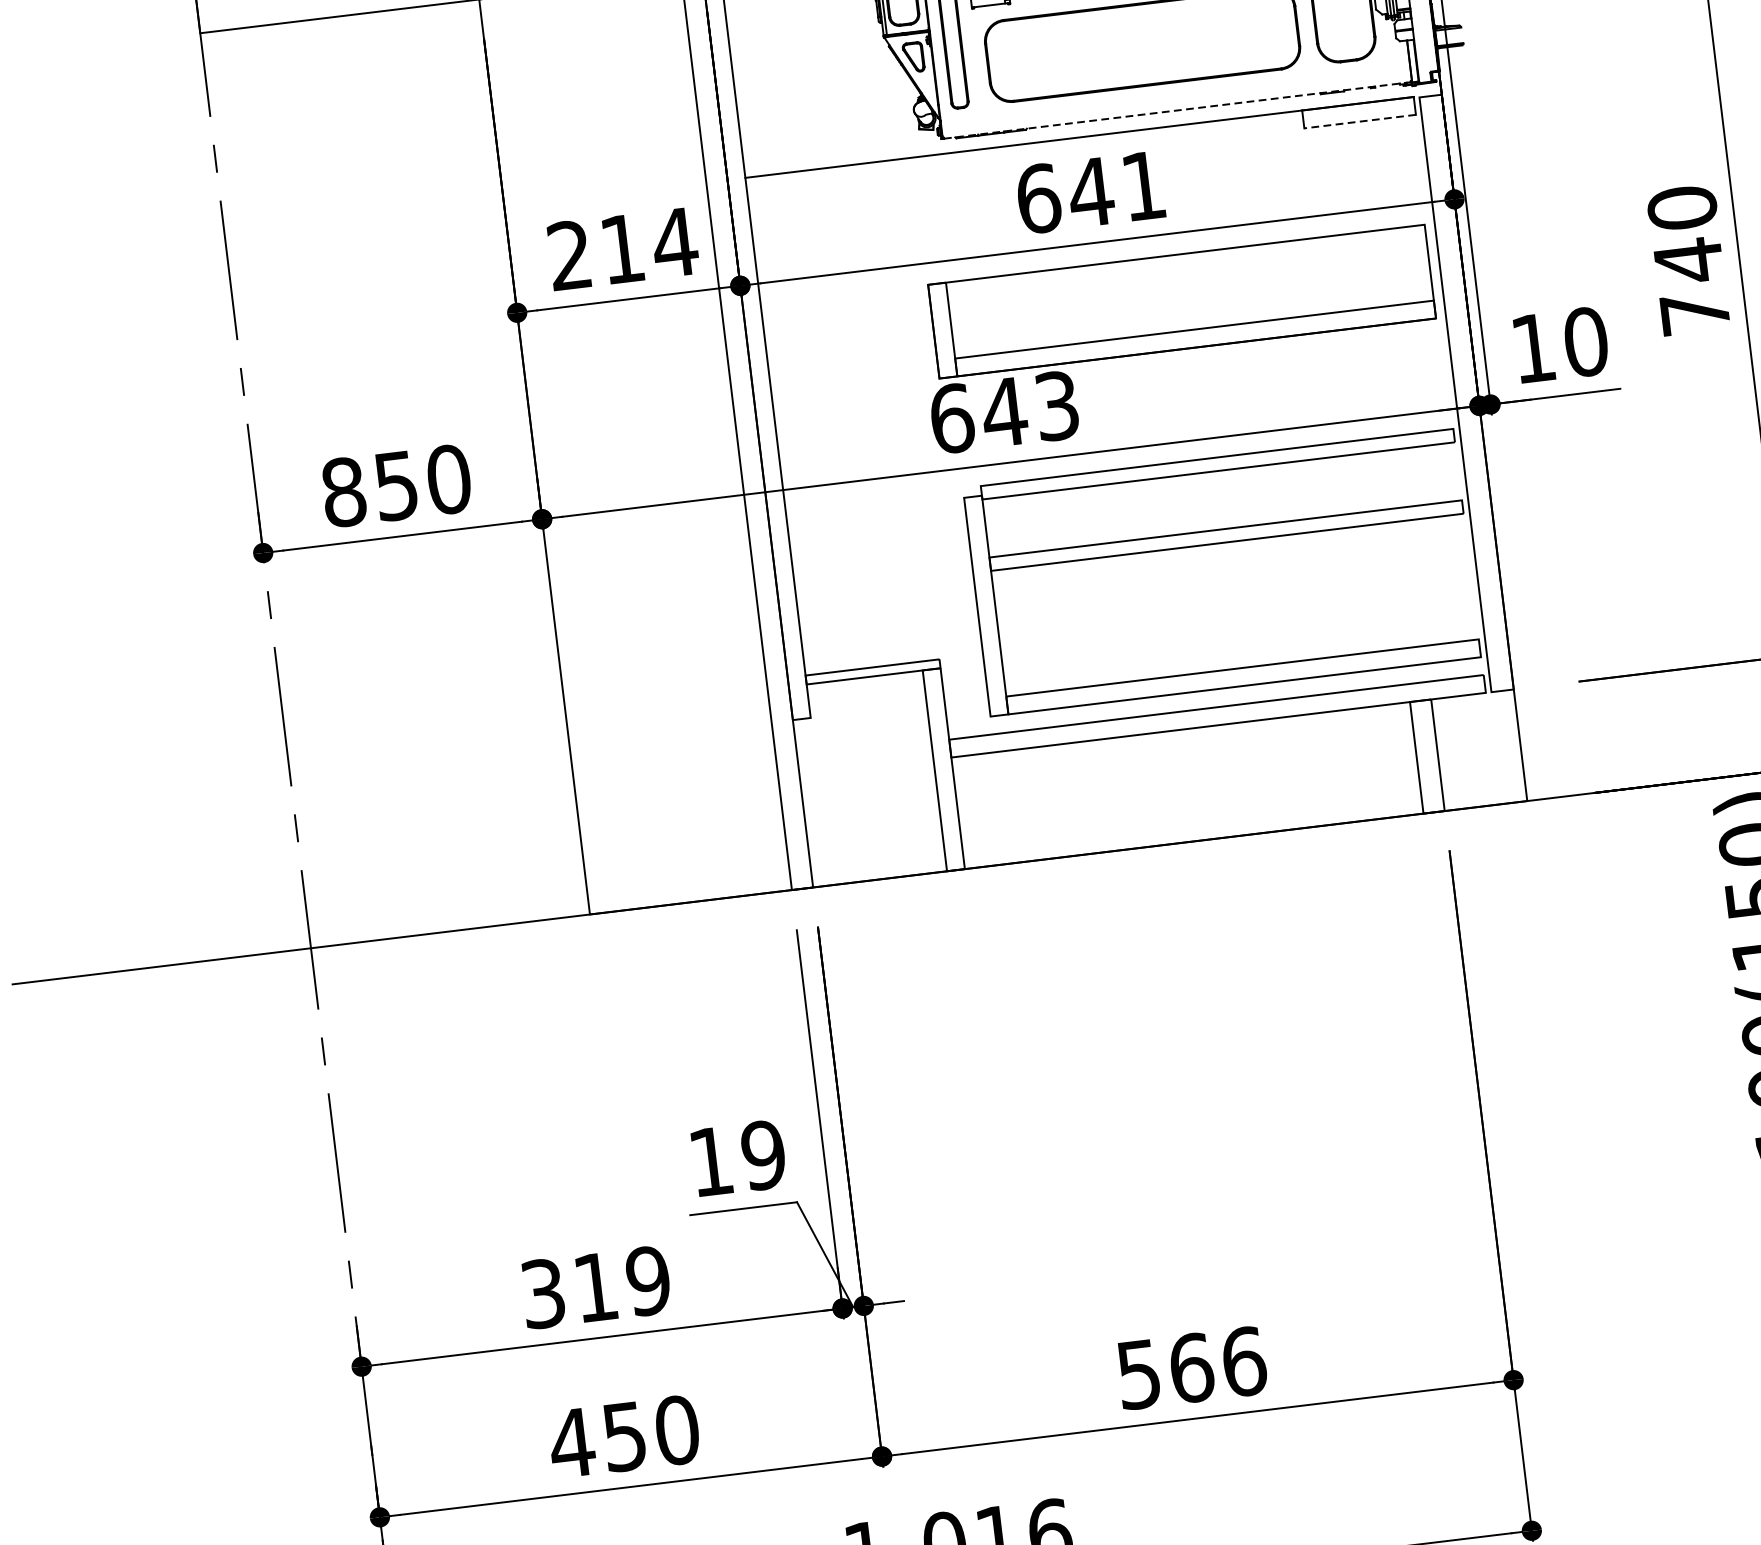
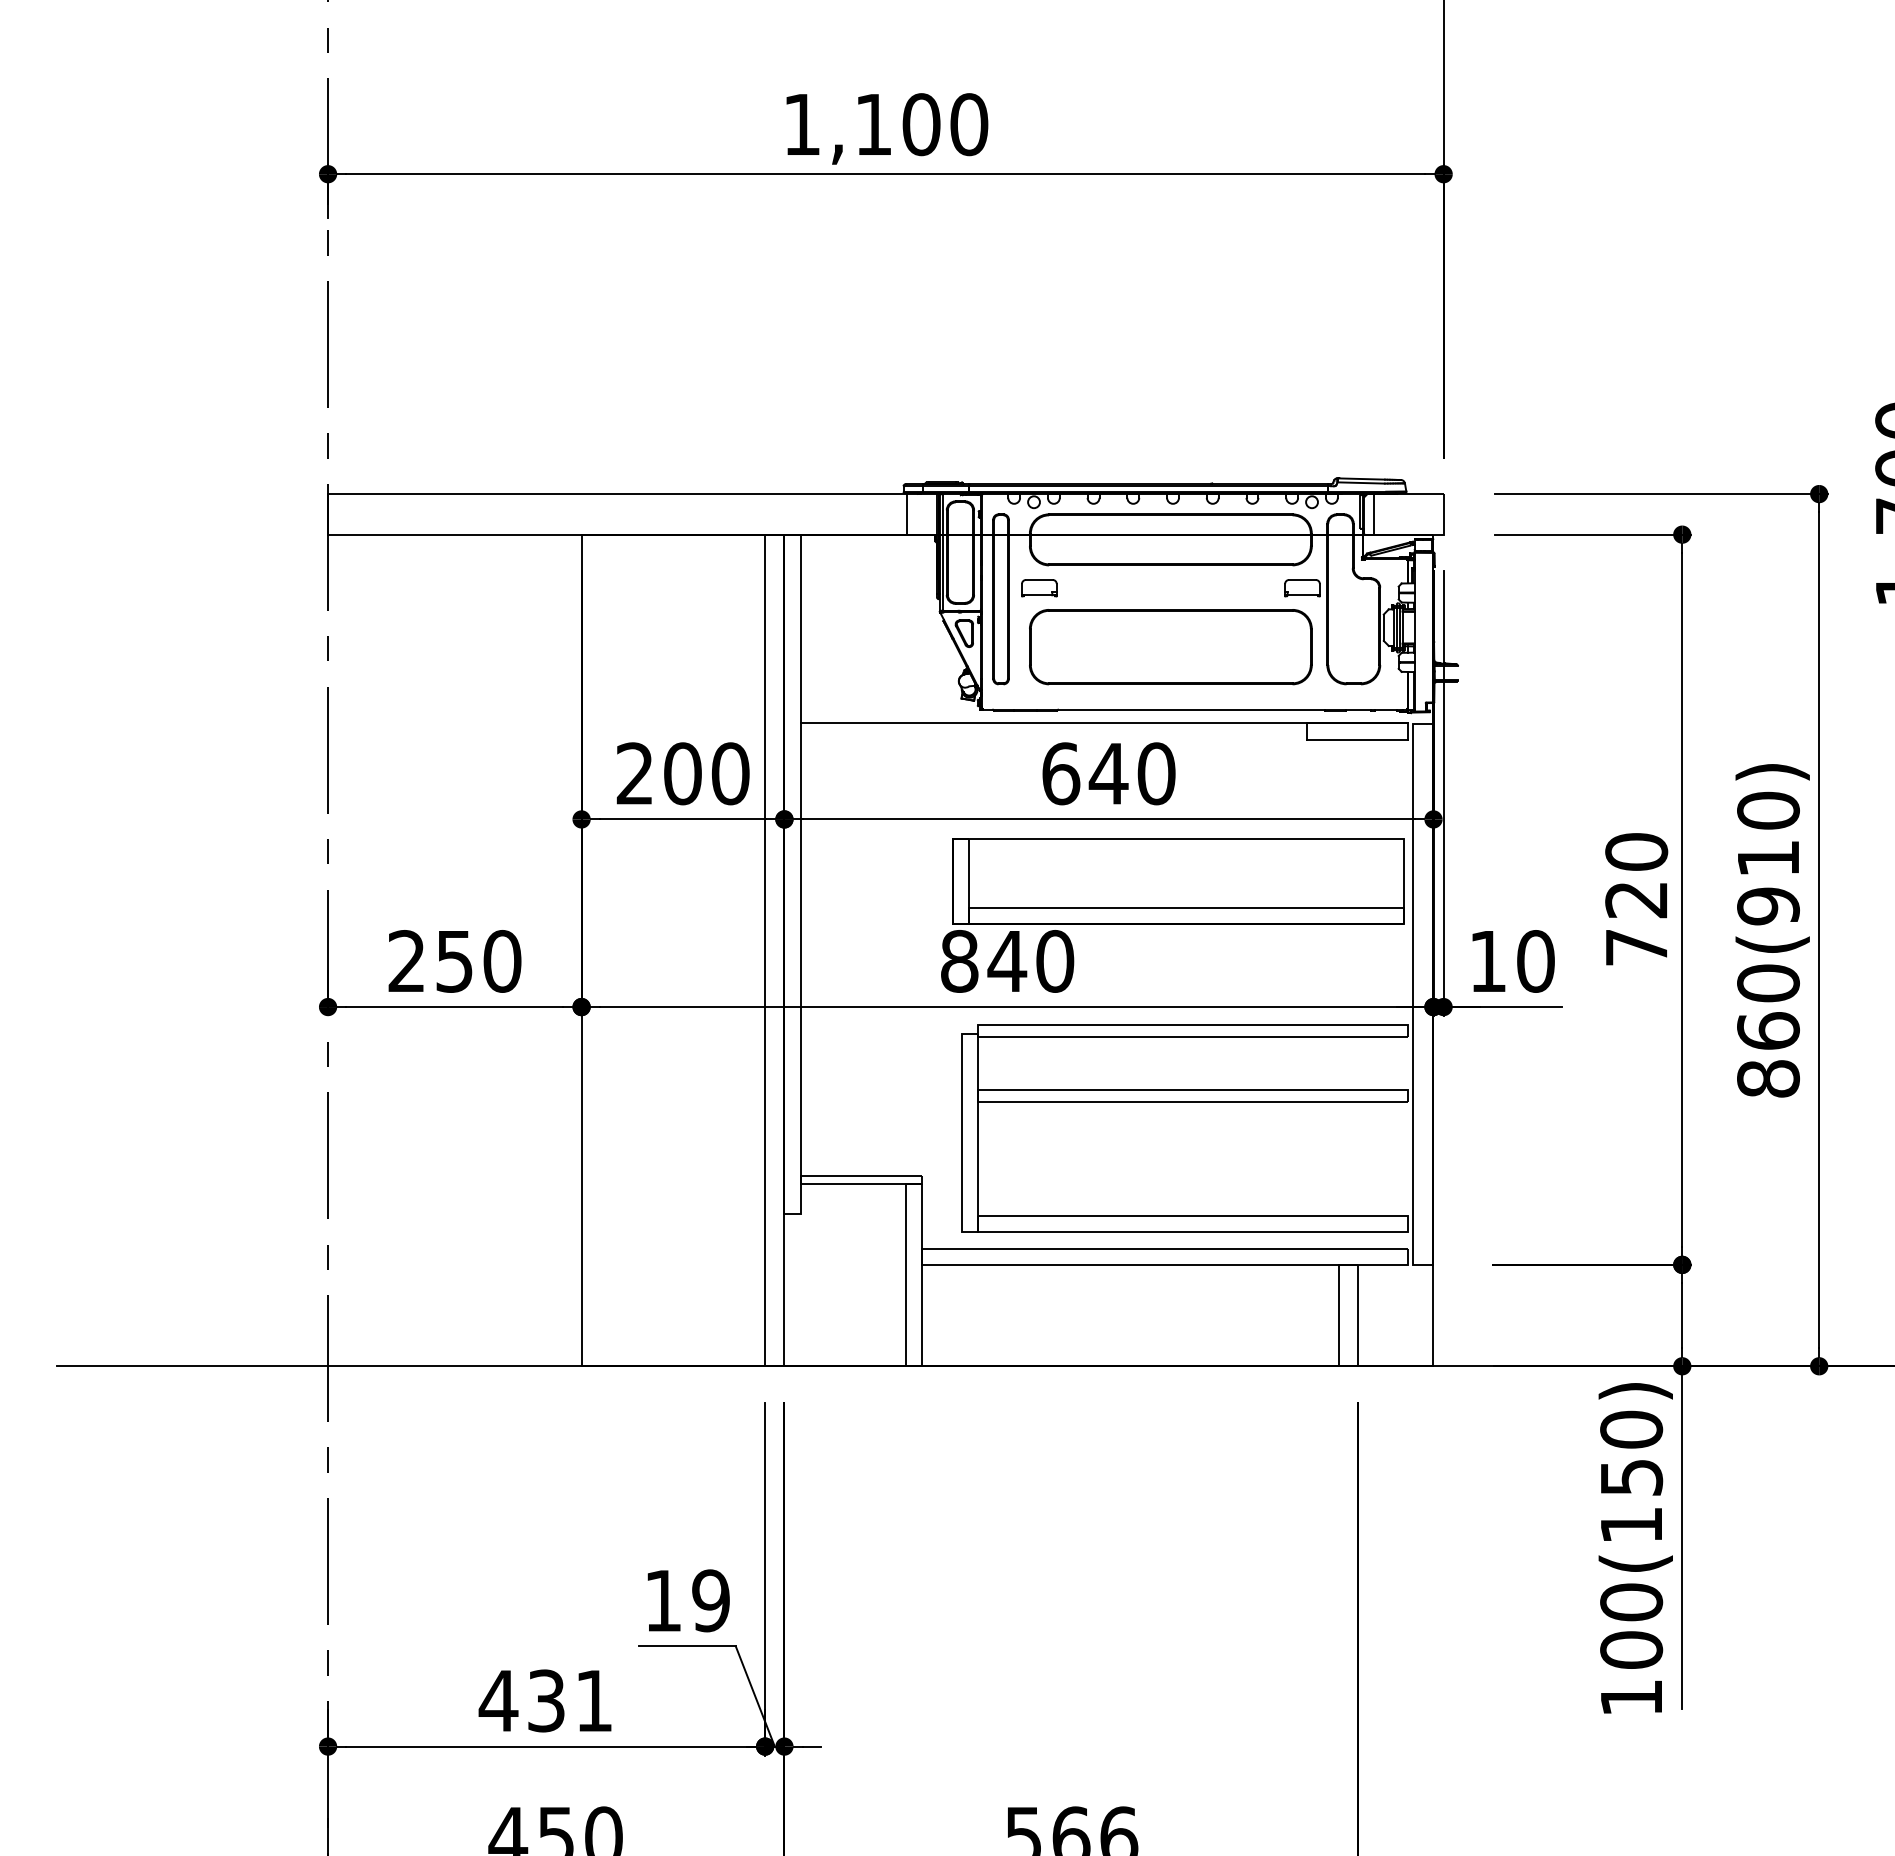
line: (1178, 110) -> (1195, 709), dashed -> solid
line: (1360, 121) -> (1357, 739), dashed -> solid
text: (1143, 185) -> (1156, 773), 641 -> 640
text: (649, 245) -> (707, 773), 214 -> 200
text: (1688, 260) -> (1636, 899), 740 -> 720
text: (1004, 412) -> (1007, 961), 643 -> 840
text: (343, 492) -> (406, 961), 850 -> 250
text: (594, 1287) -> (545, 1700), 319 -> 431

